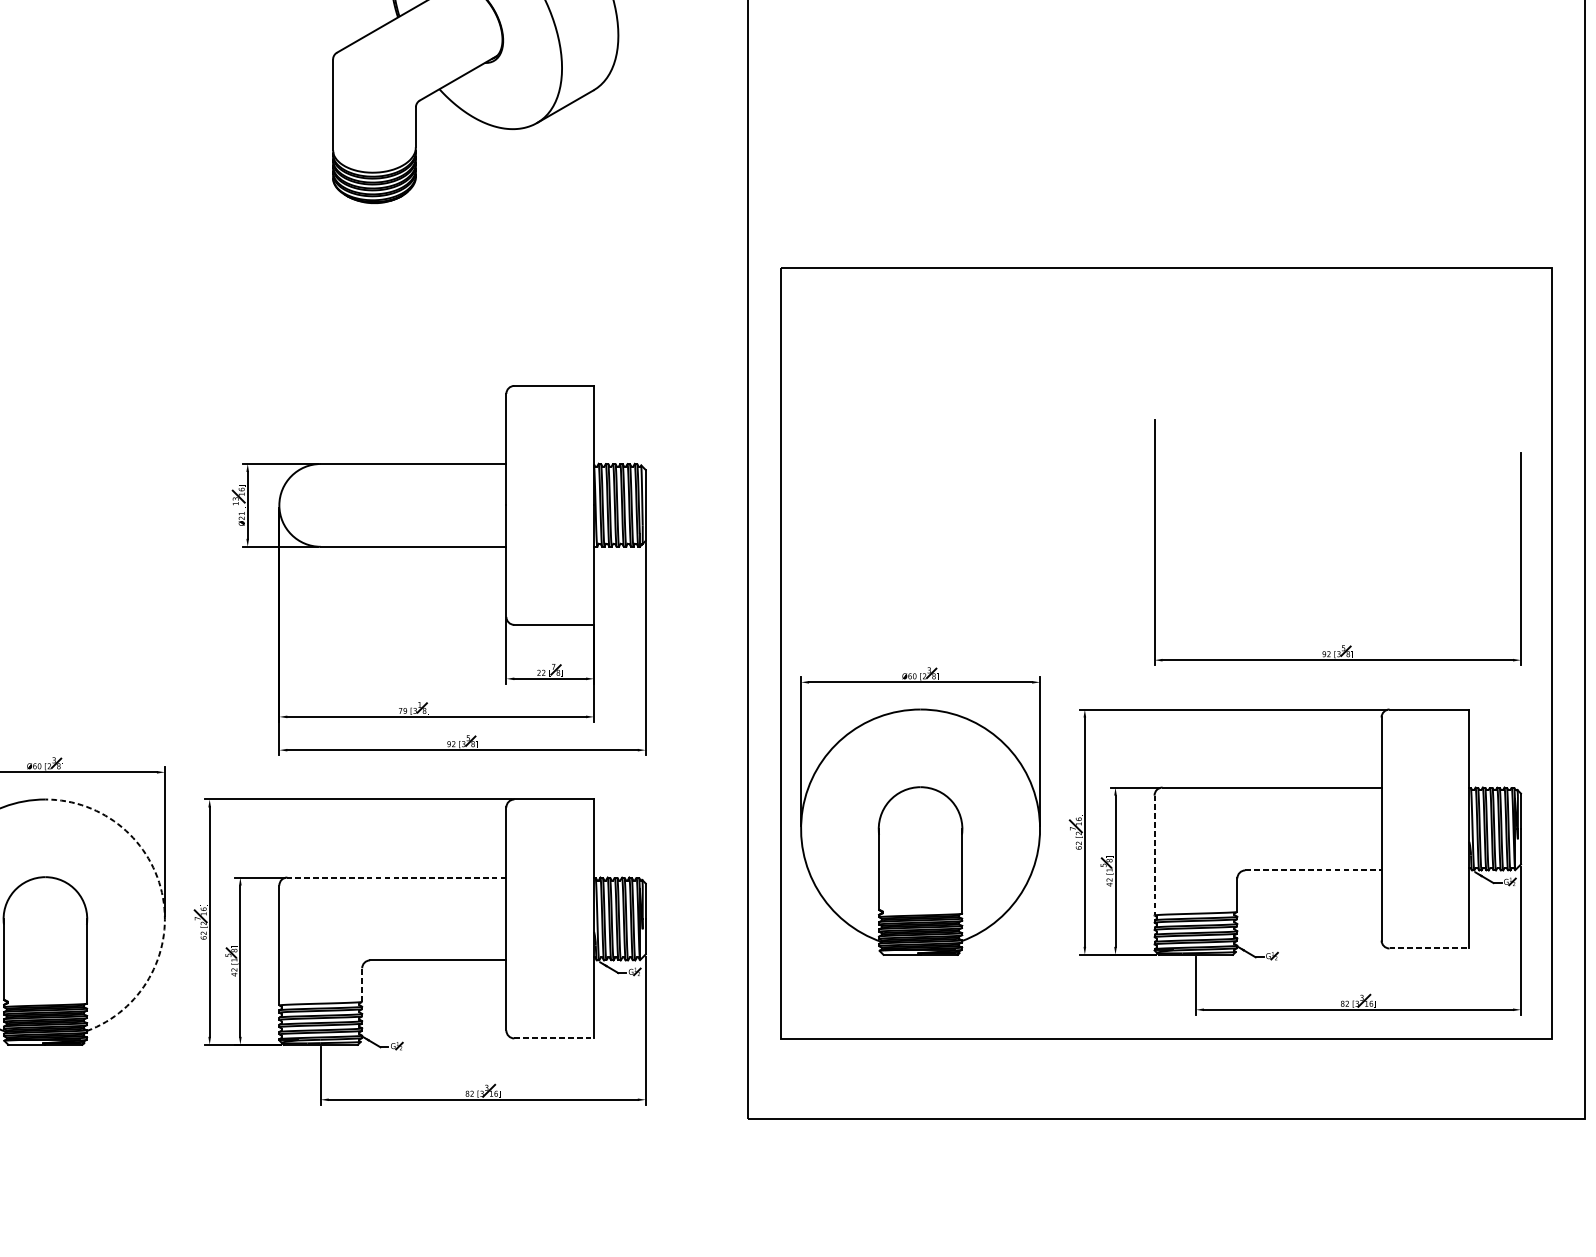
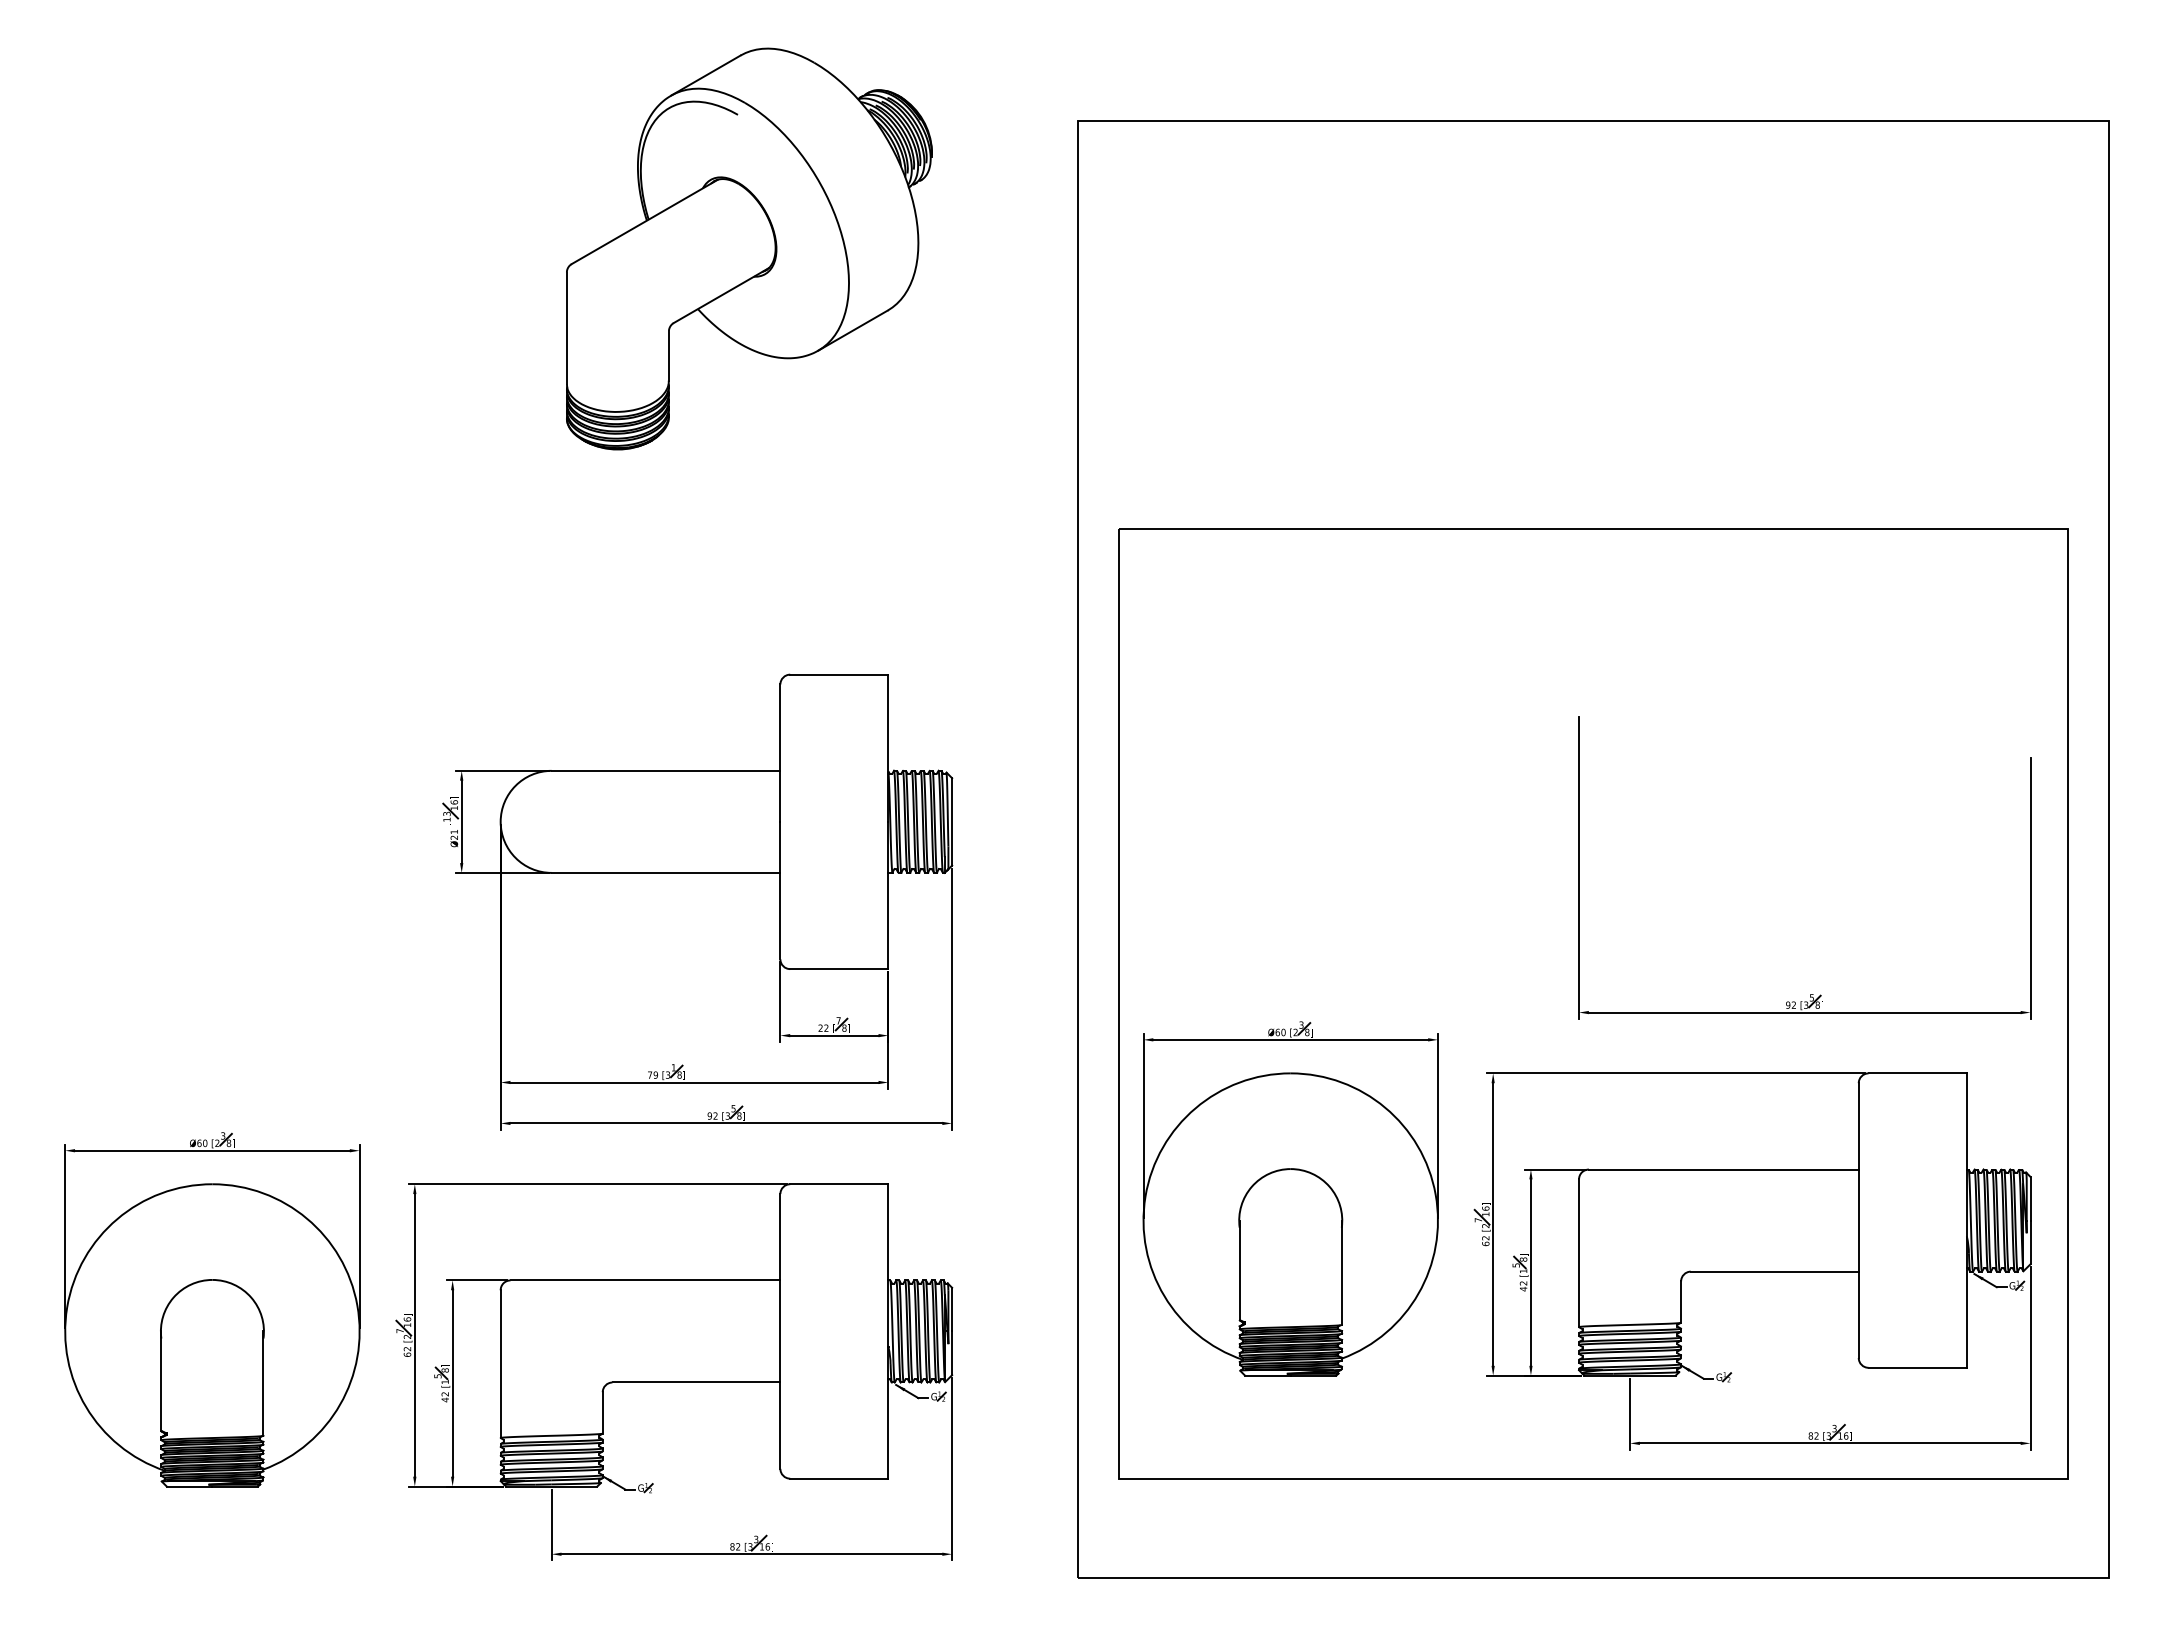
line: (1154, 855) -> (1579, 1253), dashed -> solid
line: (1313, 870) -> (1774, 1271), dashed -> solid
line: (396, 877) -> (645, 1280), dashed -> solid
arc: (163, 897) -> (357, 1305), dashed -> solid
line: (1430, 948) -> (1918, 1367), dashed -> solid
line: (362, 984) -> (602, 1412), dashed -> solid
line: (554, 1038) -> (839, 1478), dashed -> solid

